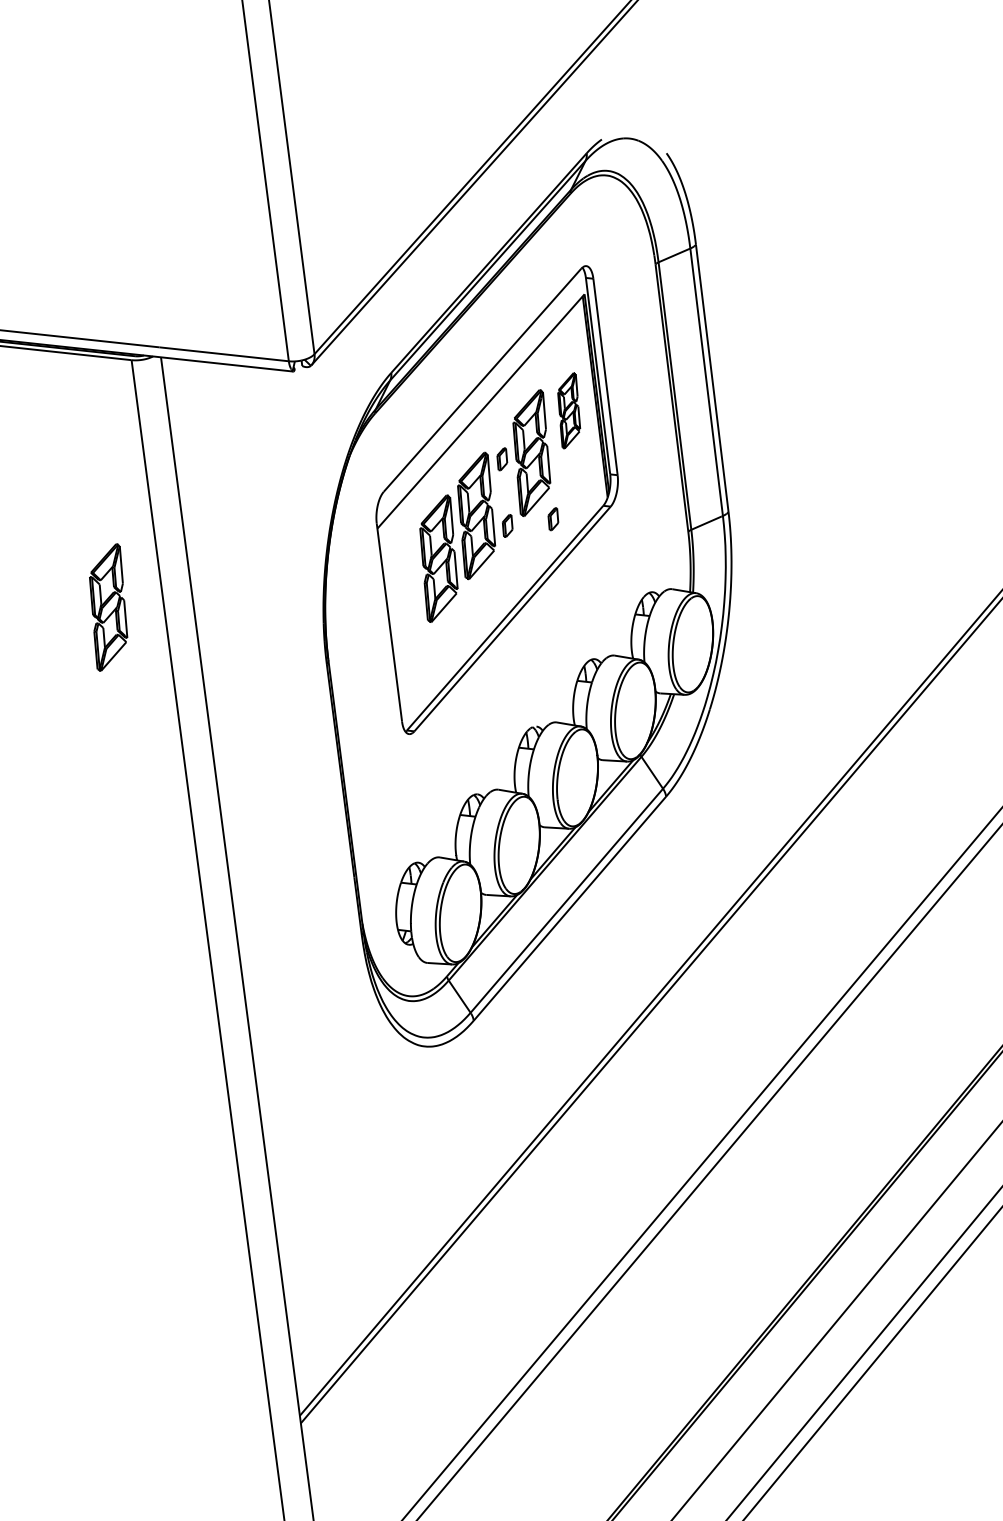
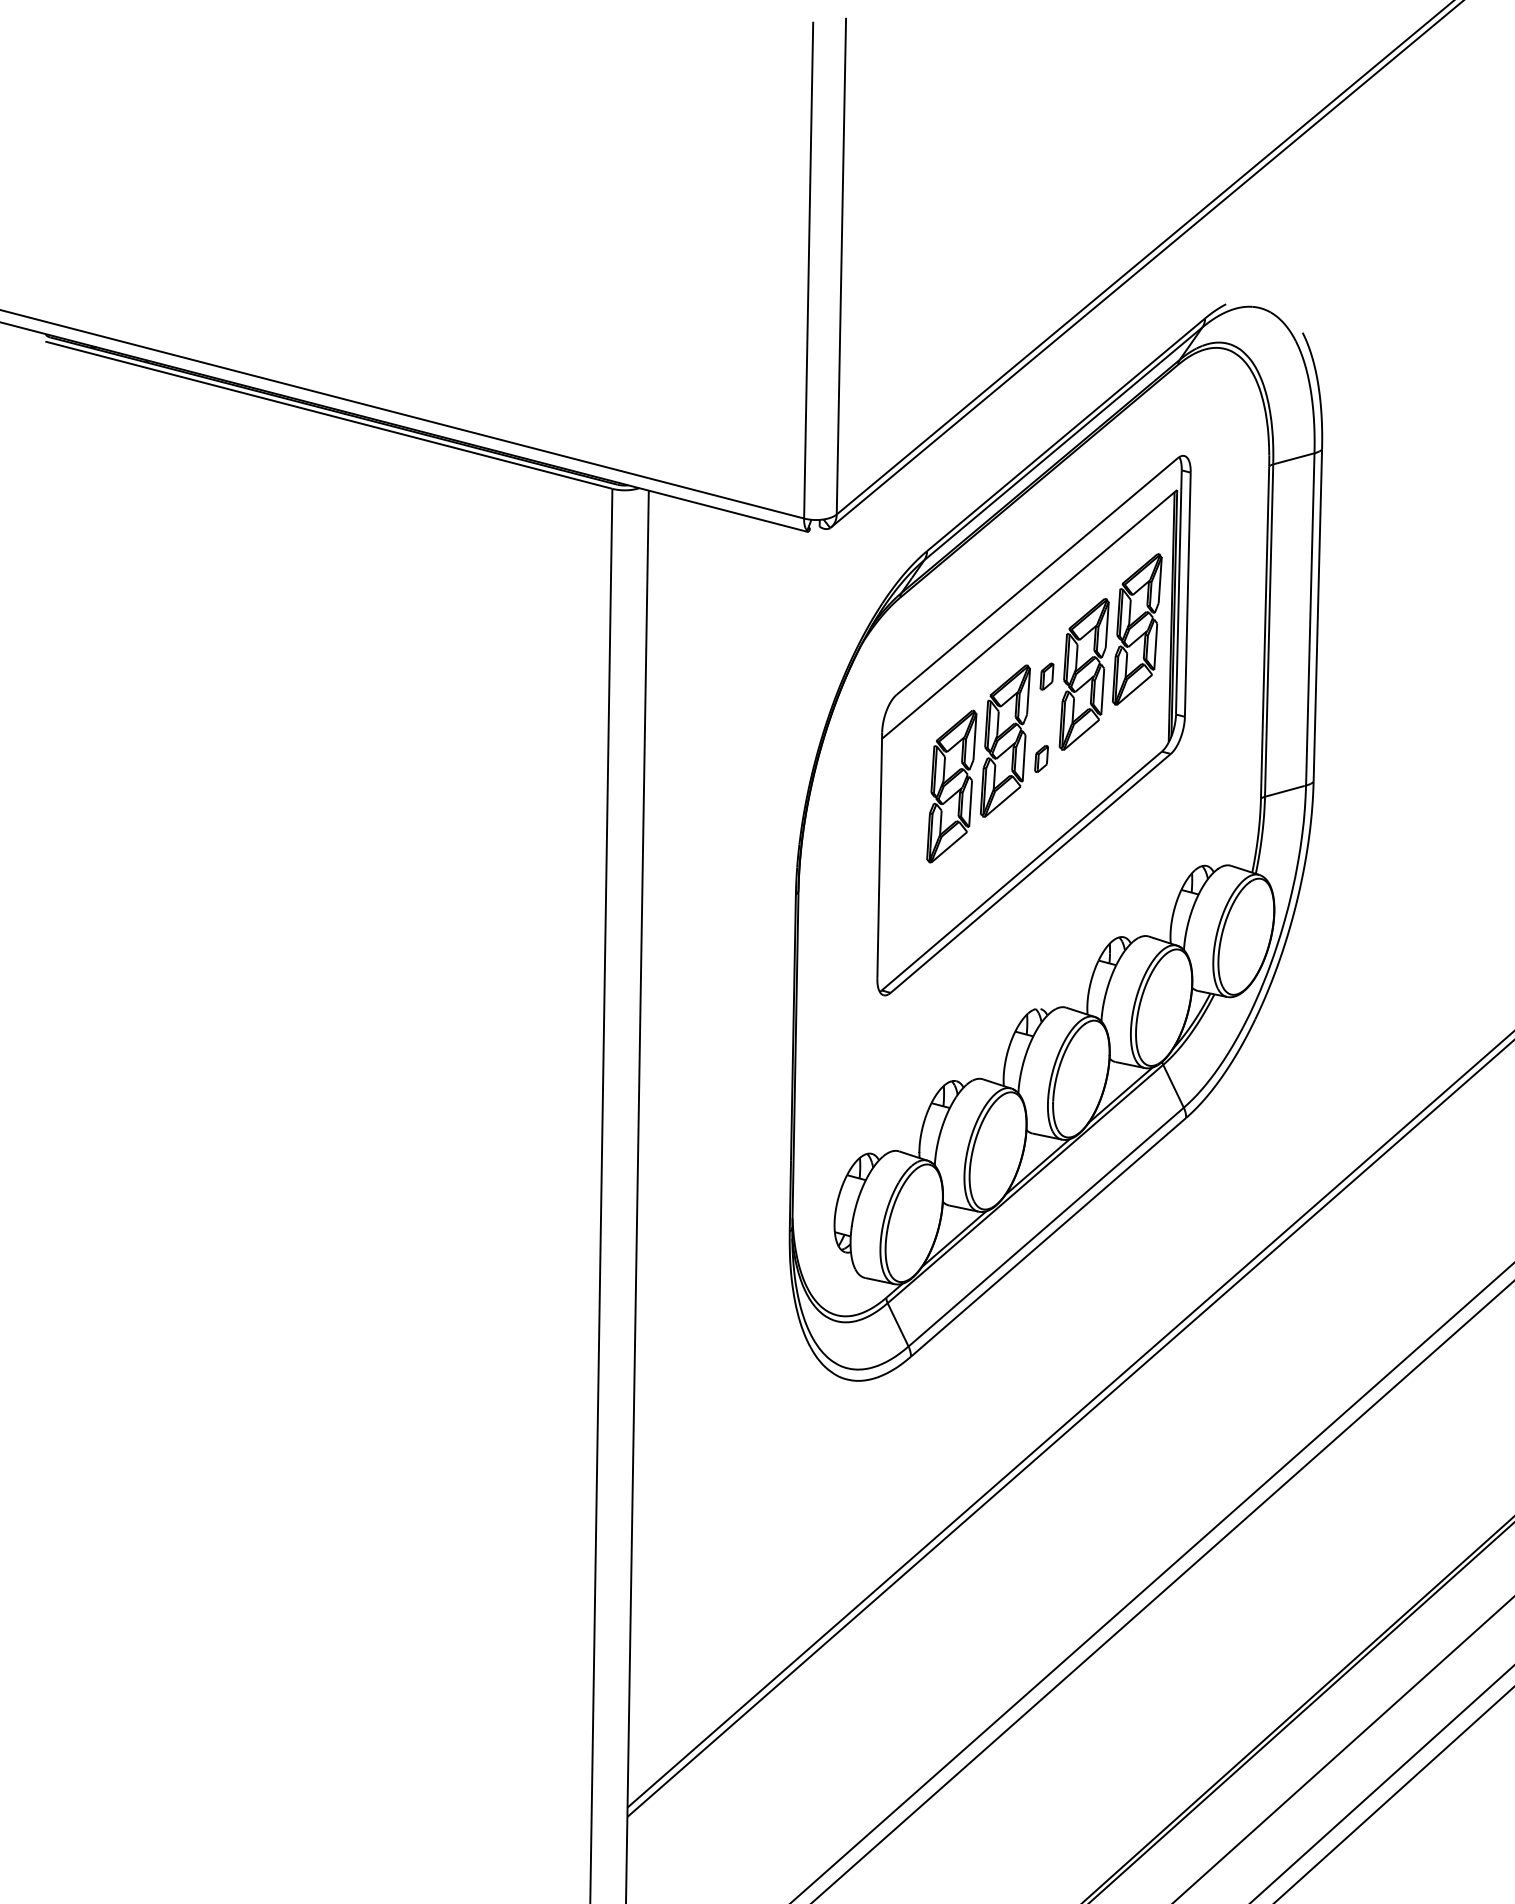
part: (569, 410) -> (1137, 629), size x1.67
part: (553, 518) -> (1098, 758), removed
part: (108, 607) -> (539, 786), removed

